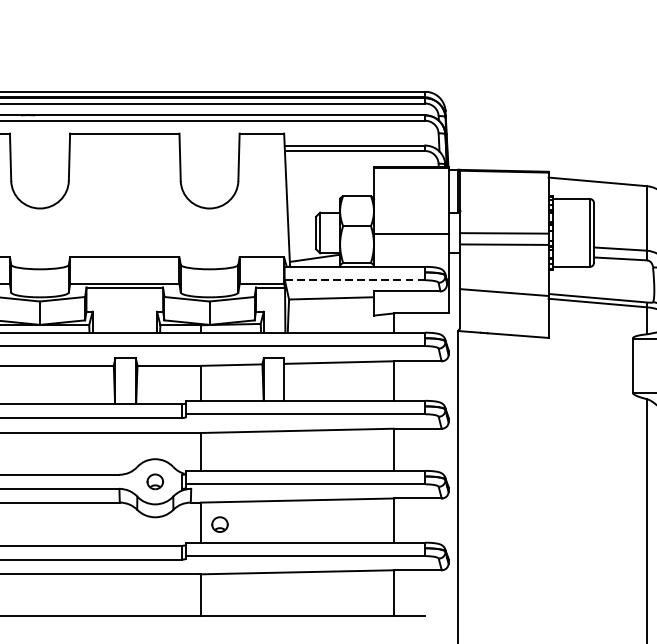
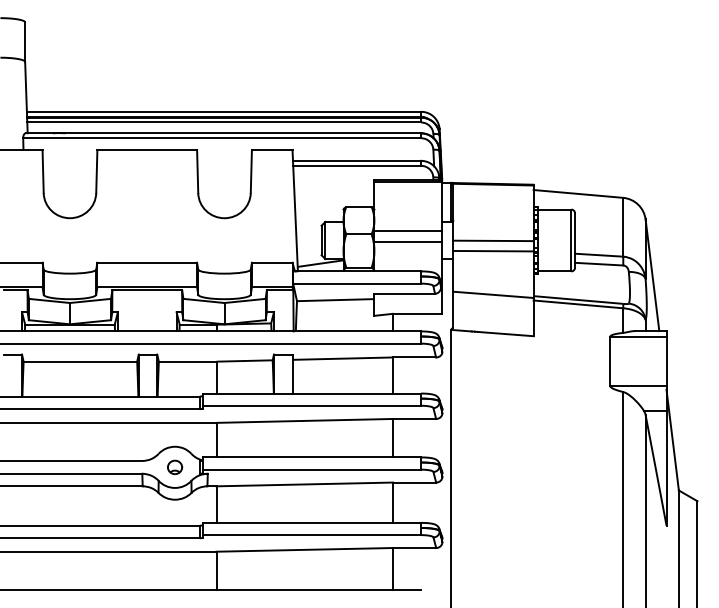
line: (411, 223) -> (408, 231), added
line: (355, 280) -> (357, 283), dashed -> solid
part: (220, 523) -> (234, 505), removed

